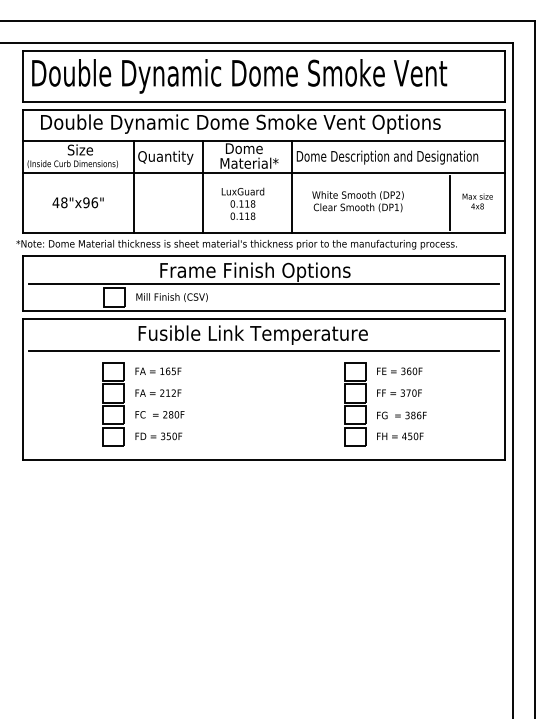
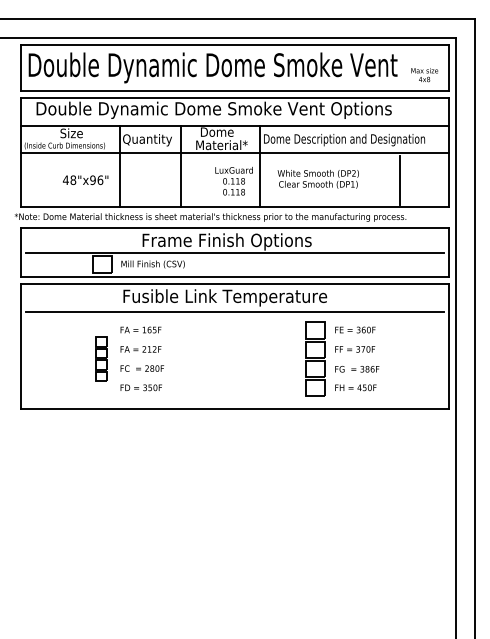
text: (477, 201) -> (424, 75), moved
text: (77, 203) -> (85, 180), moved
text: (242, 204) -> (233, 181), moved
part: (114, 403) -> (101, 358), size x0.6

